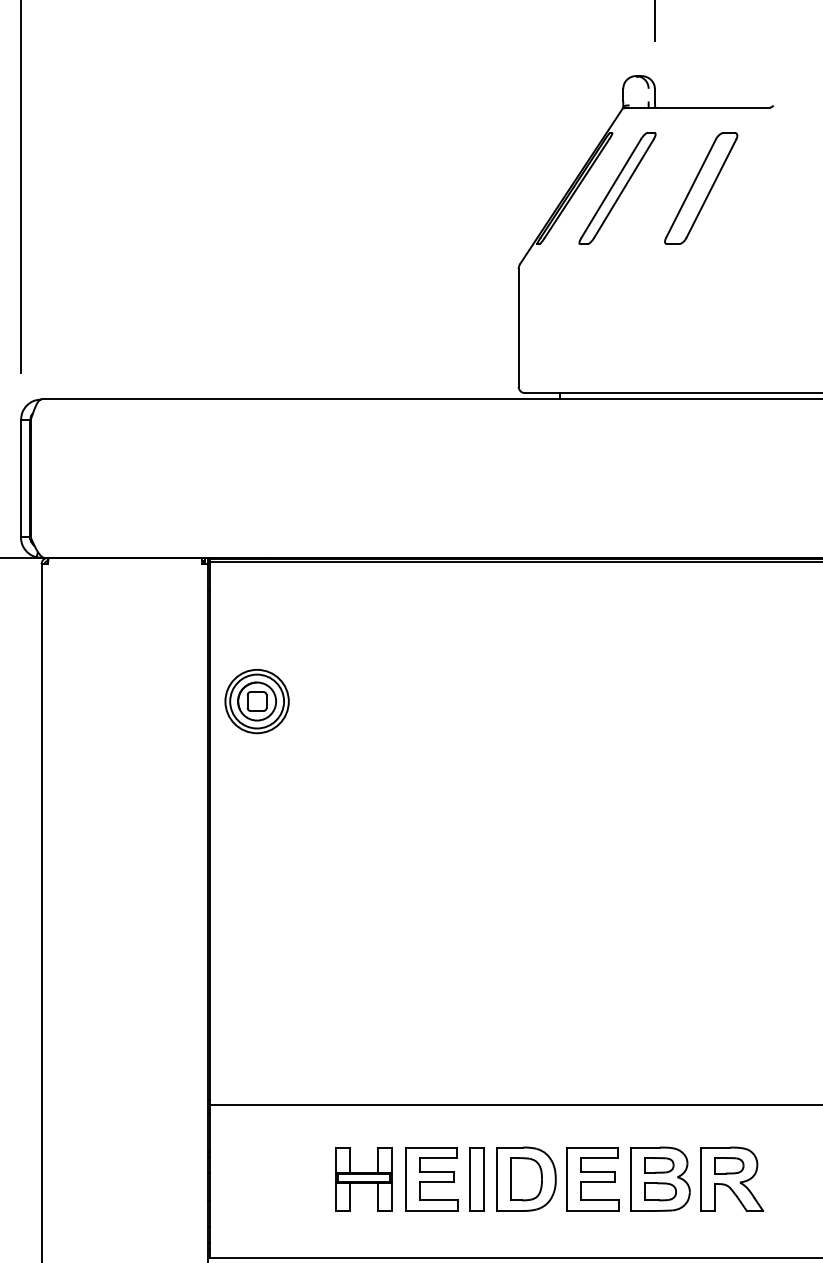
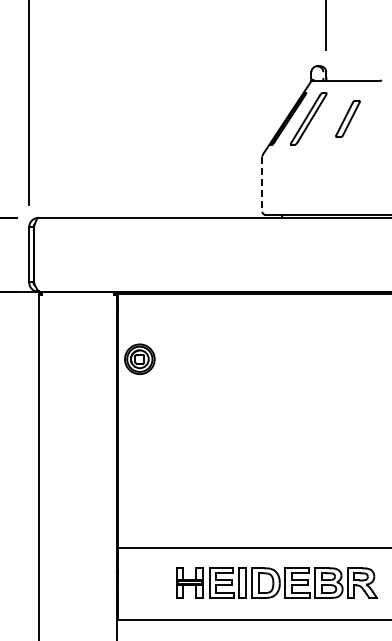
part: (700, 187) -> (347, 118), size x0.7
line: (518, 328) -> (262, 184), solid -> dashed

